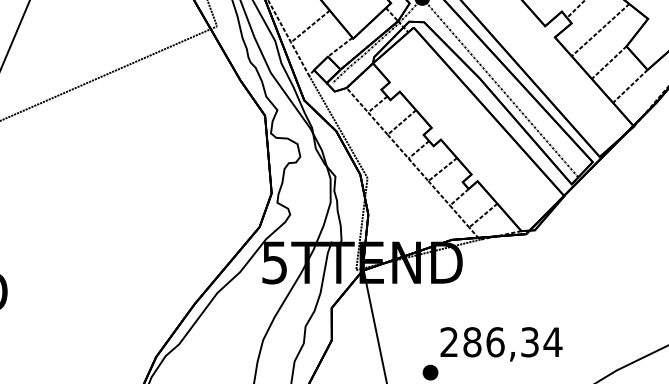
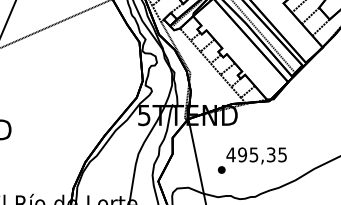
text: (500, 341) -> (256, 154), 286,34 -> 495,35

